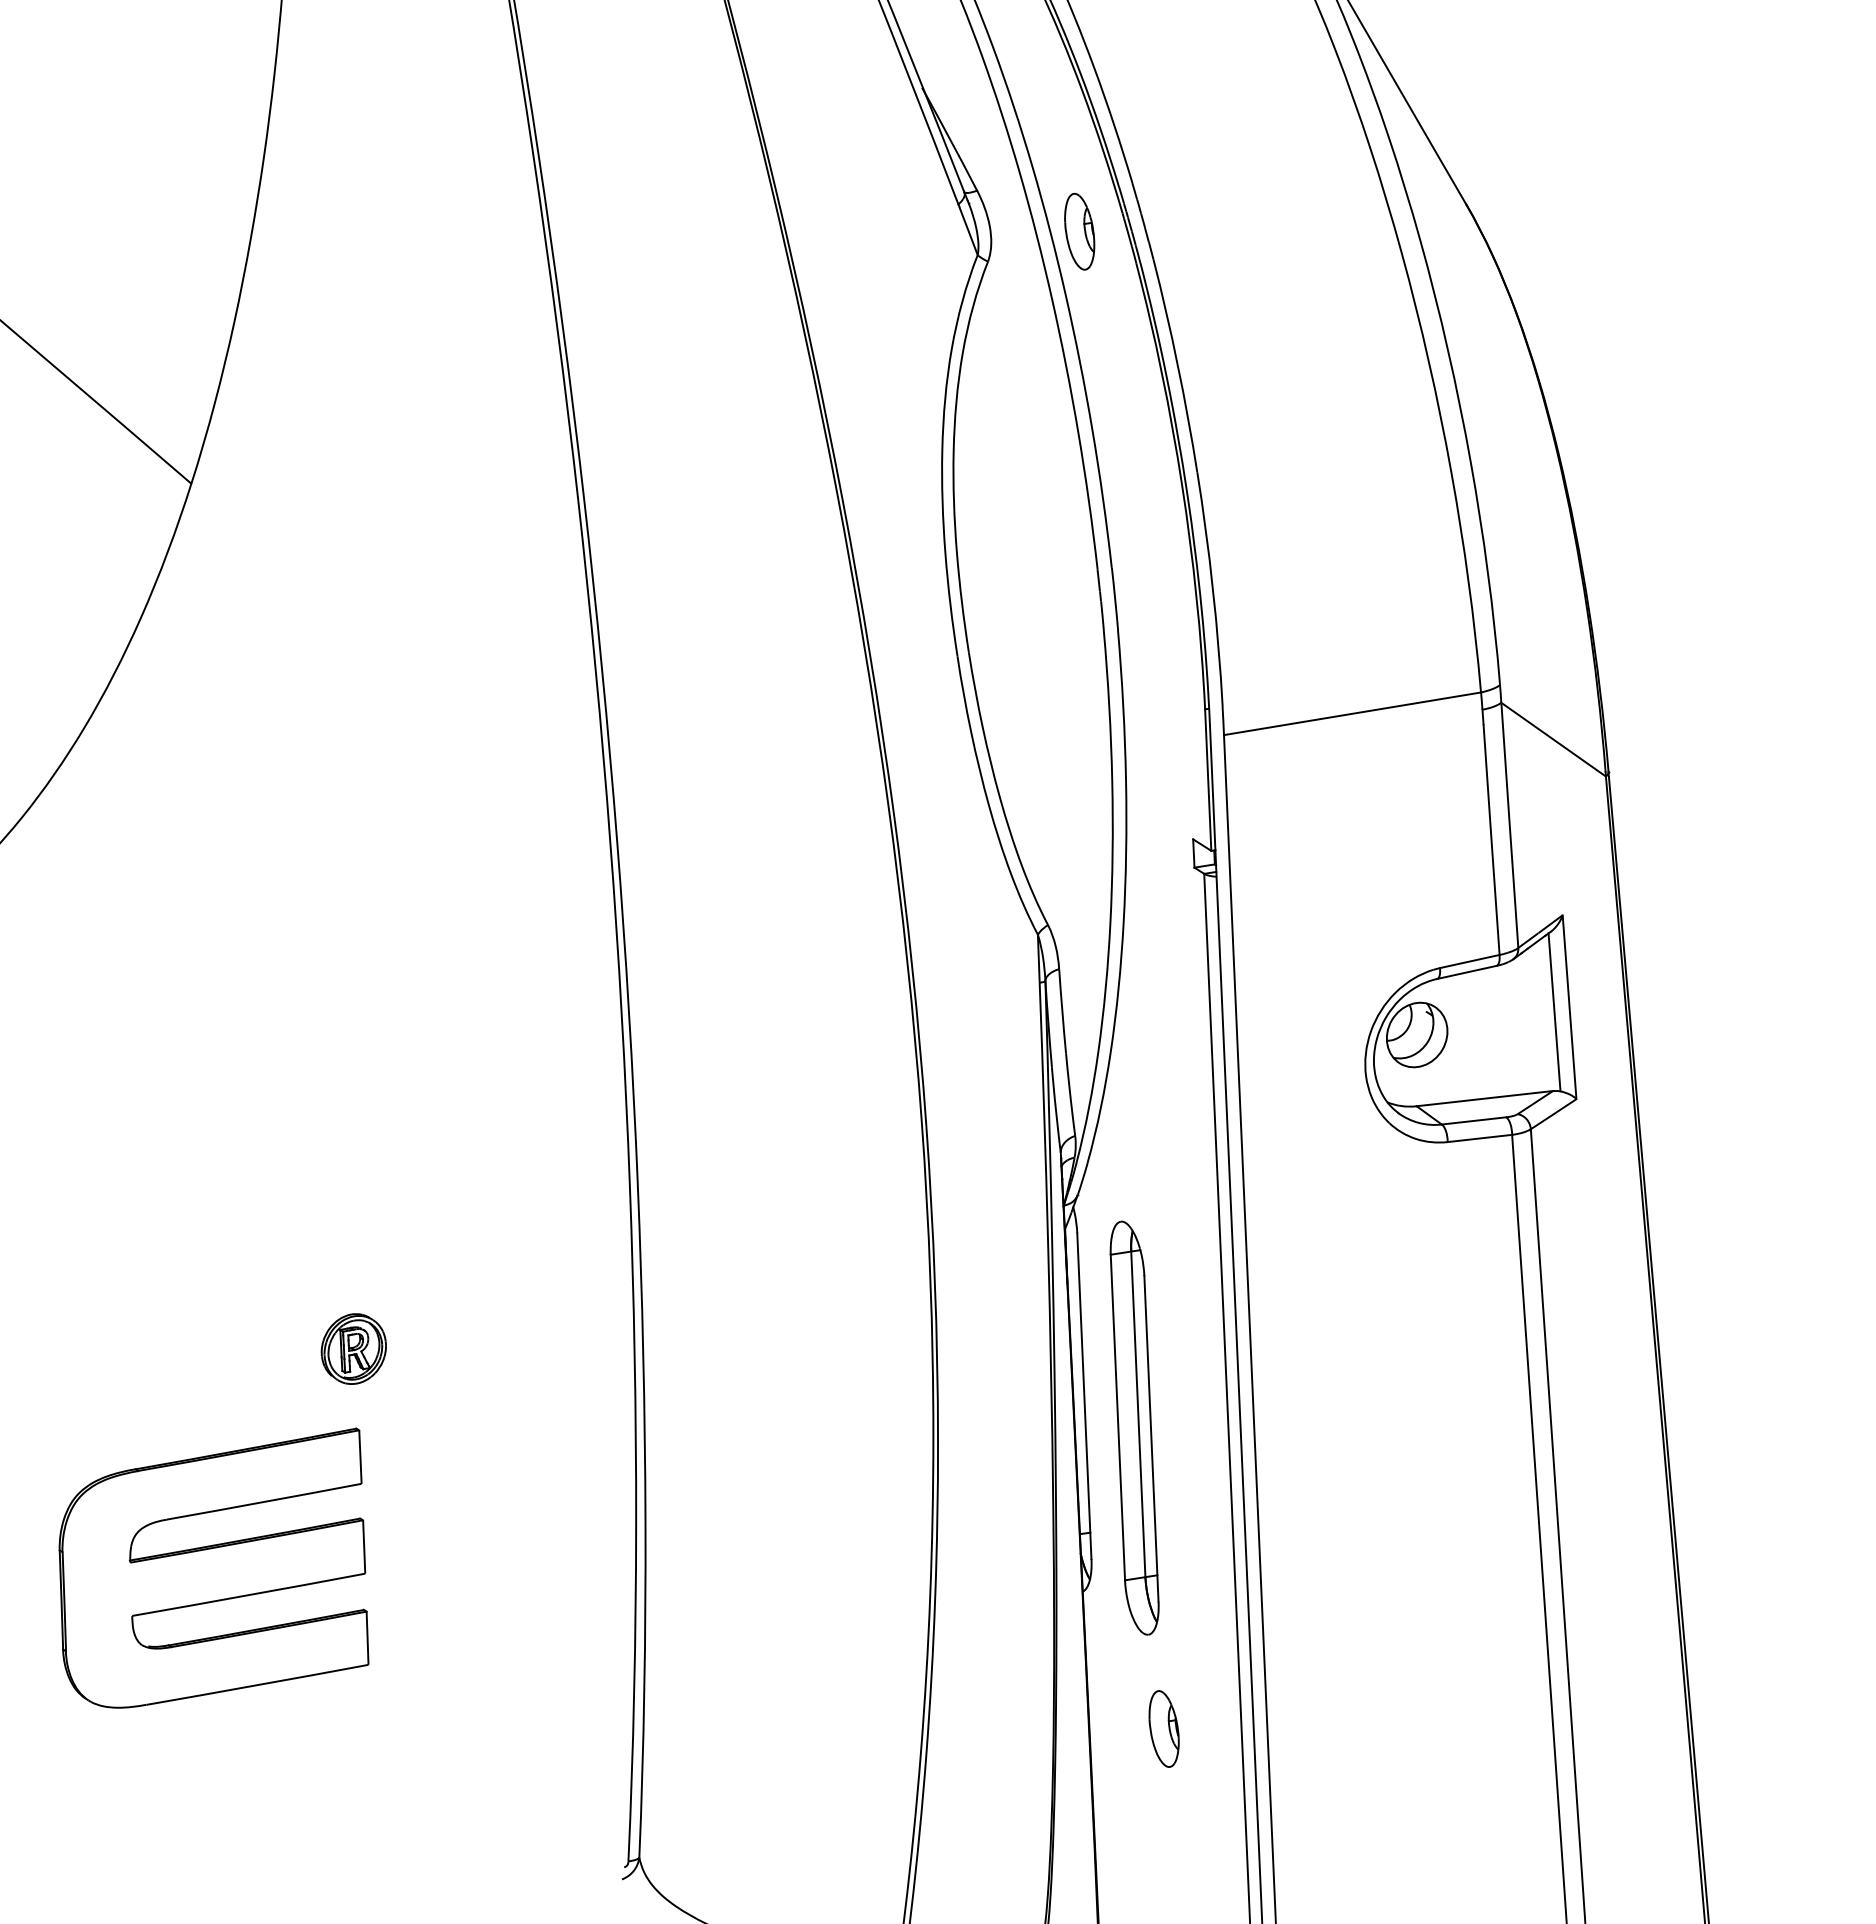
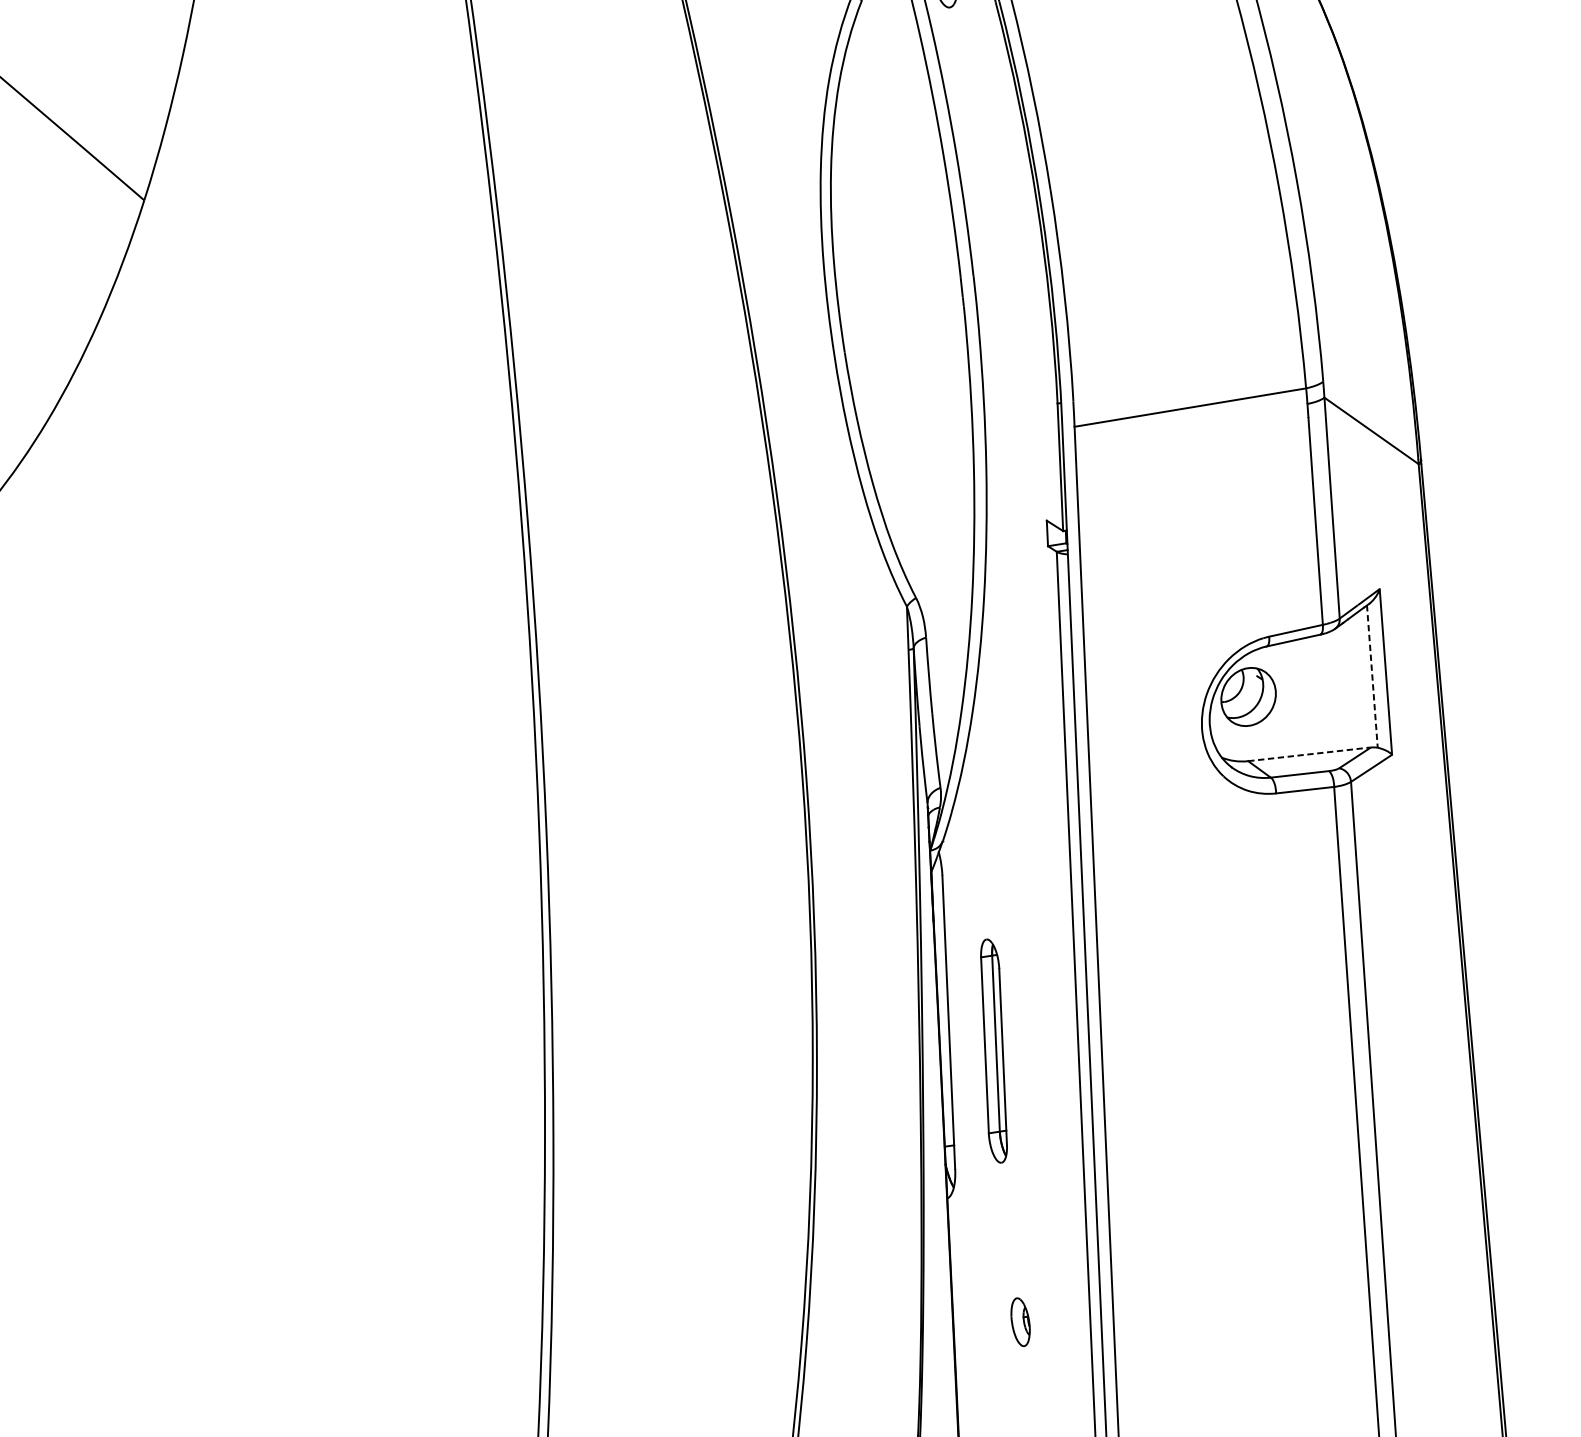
line: (1554, 1012) -> (1372, 676), solid -> dashed
line: (1485, 1098) -> (1310, 754), solid -> dashed
part: (353, 1348) -> (290, 979), removed
part: (1134, 1427) -> (993, 1050), size x0.6
part: (213, 1567) -> (164, 1176), removed
part: (1163, 1728) -> (1020, 1321), size x0.7

